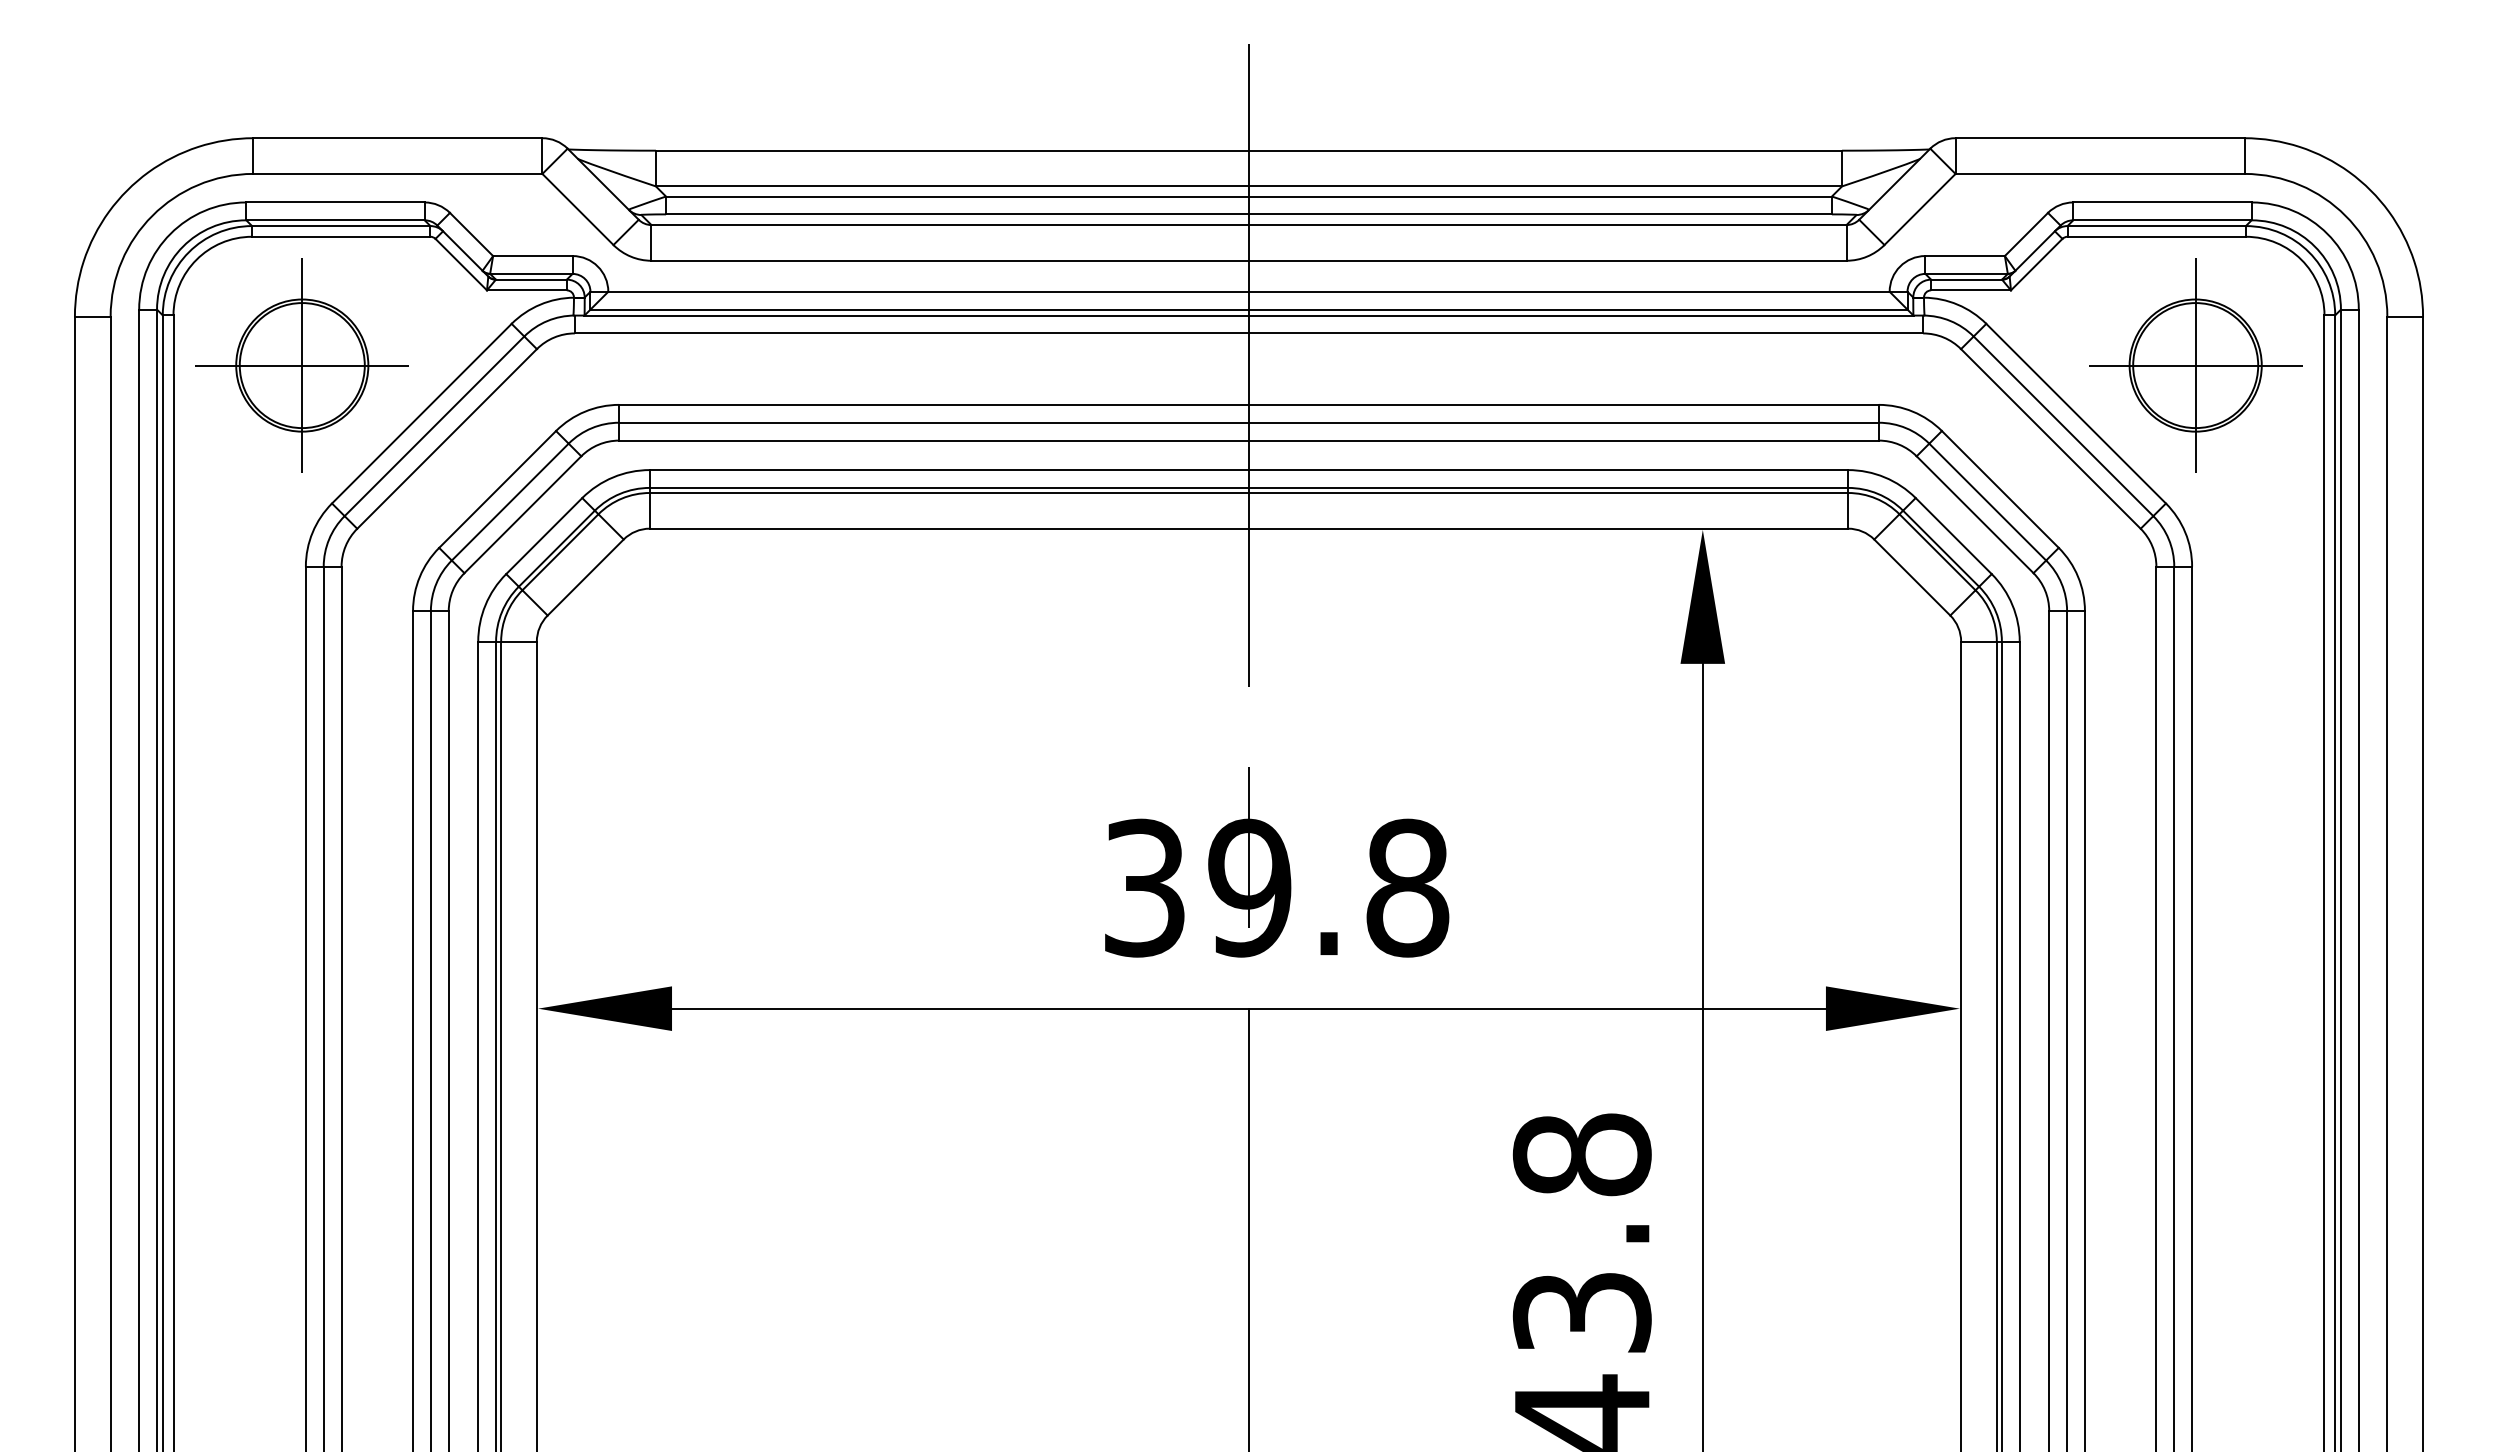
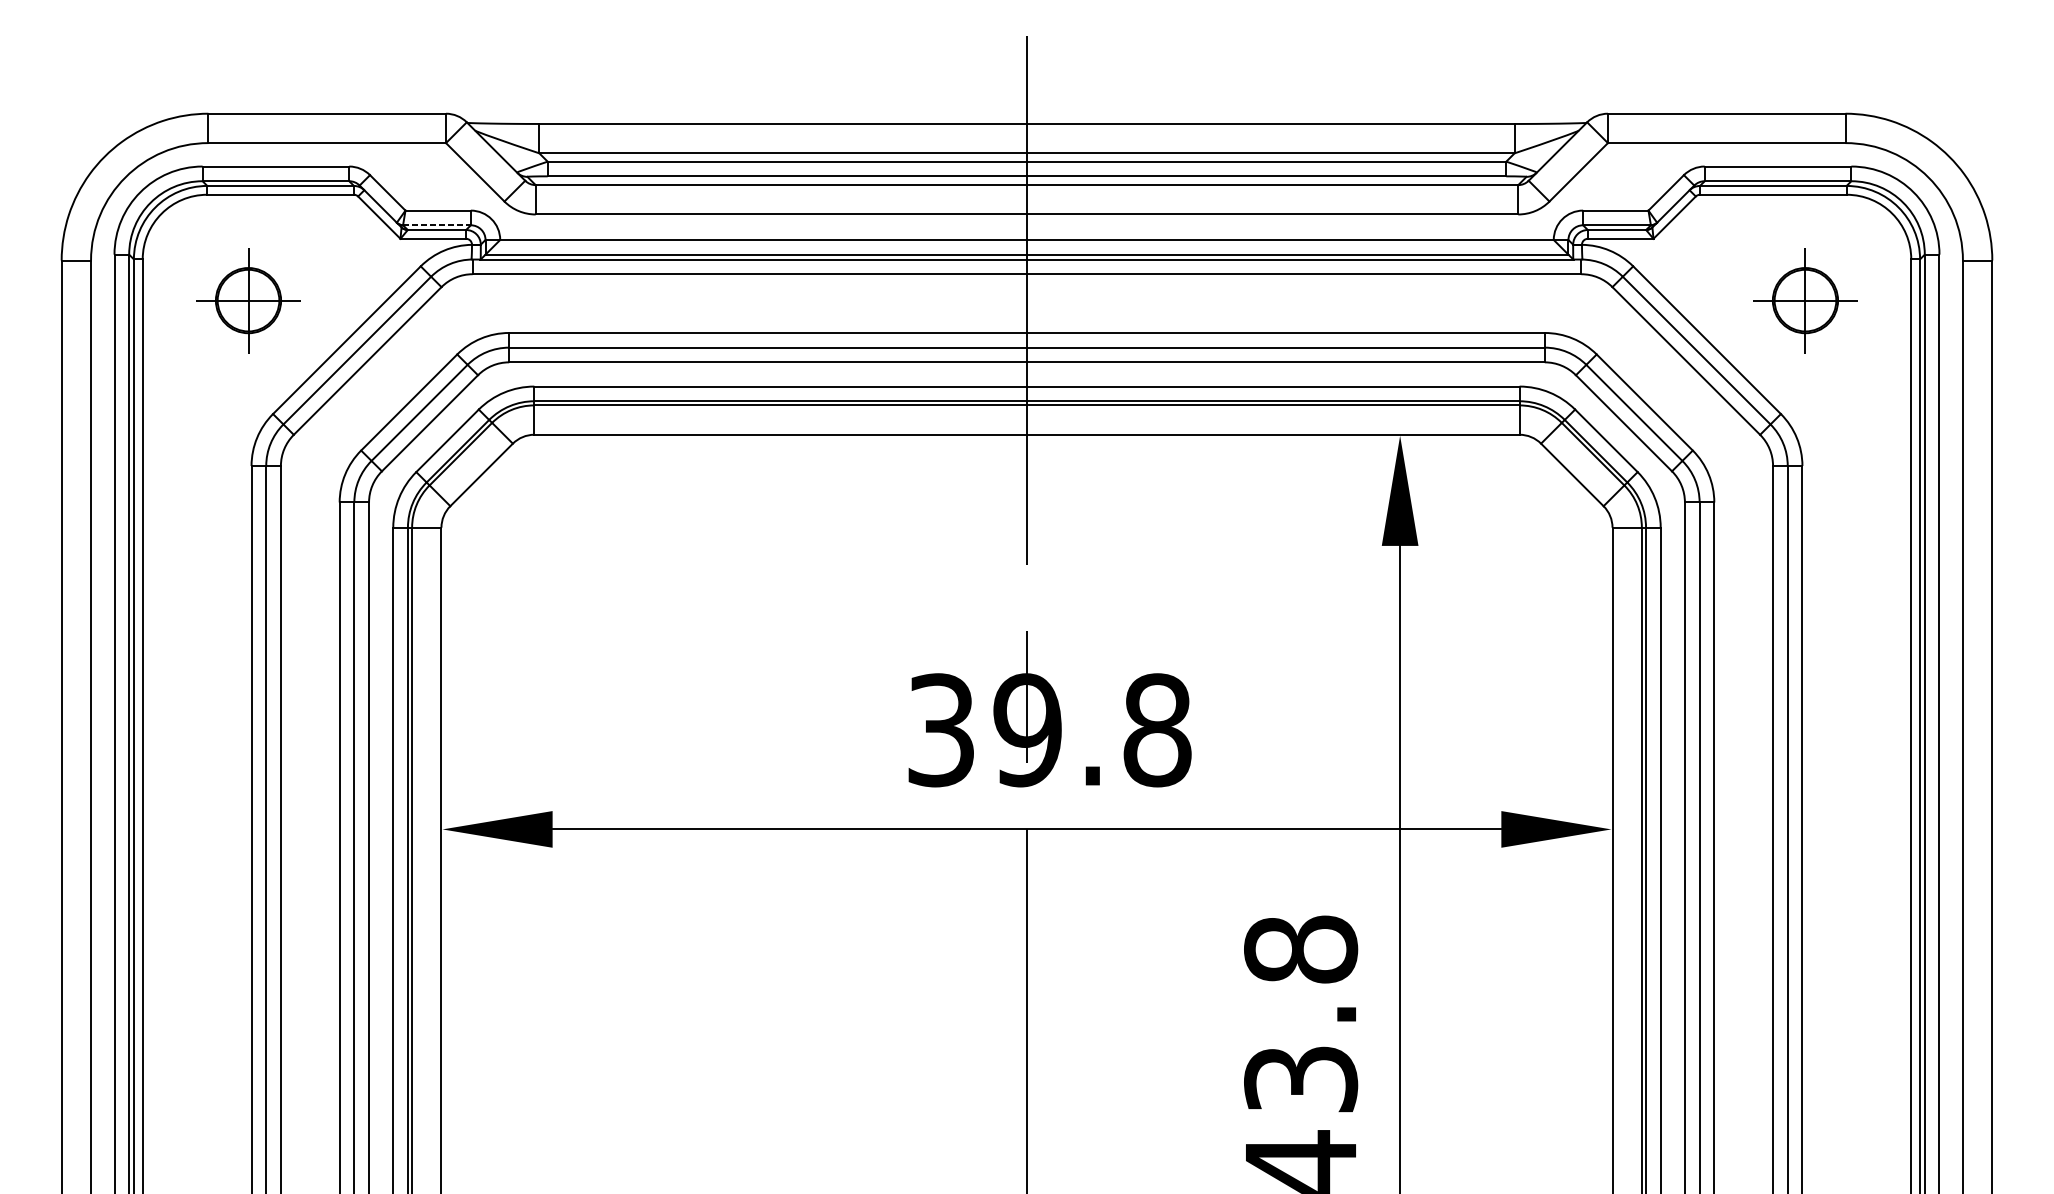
line: (531, 273) -> (437, 224), solid -> dashed
part: (301, 365) -> (247, 300), size x0.6
part: (2195, 365) -> (1805, 300), size x0.6

